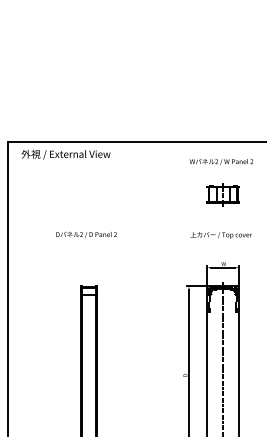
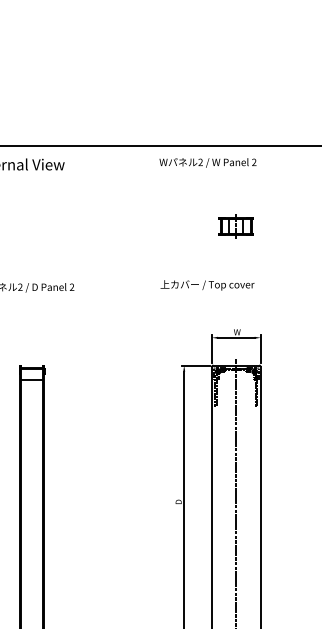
text: (221, 162) -> (207, 163), moved
part: (222, 194) -> (235, 226), size x0.7
text: (220, 235) -> (206, 285), moved

